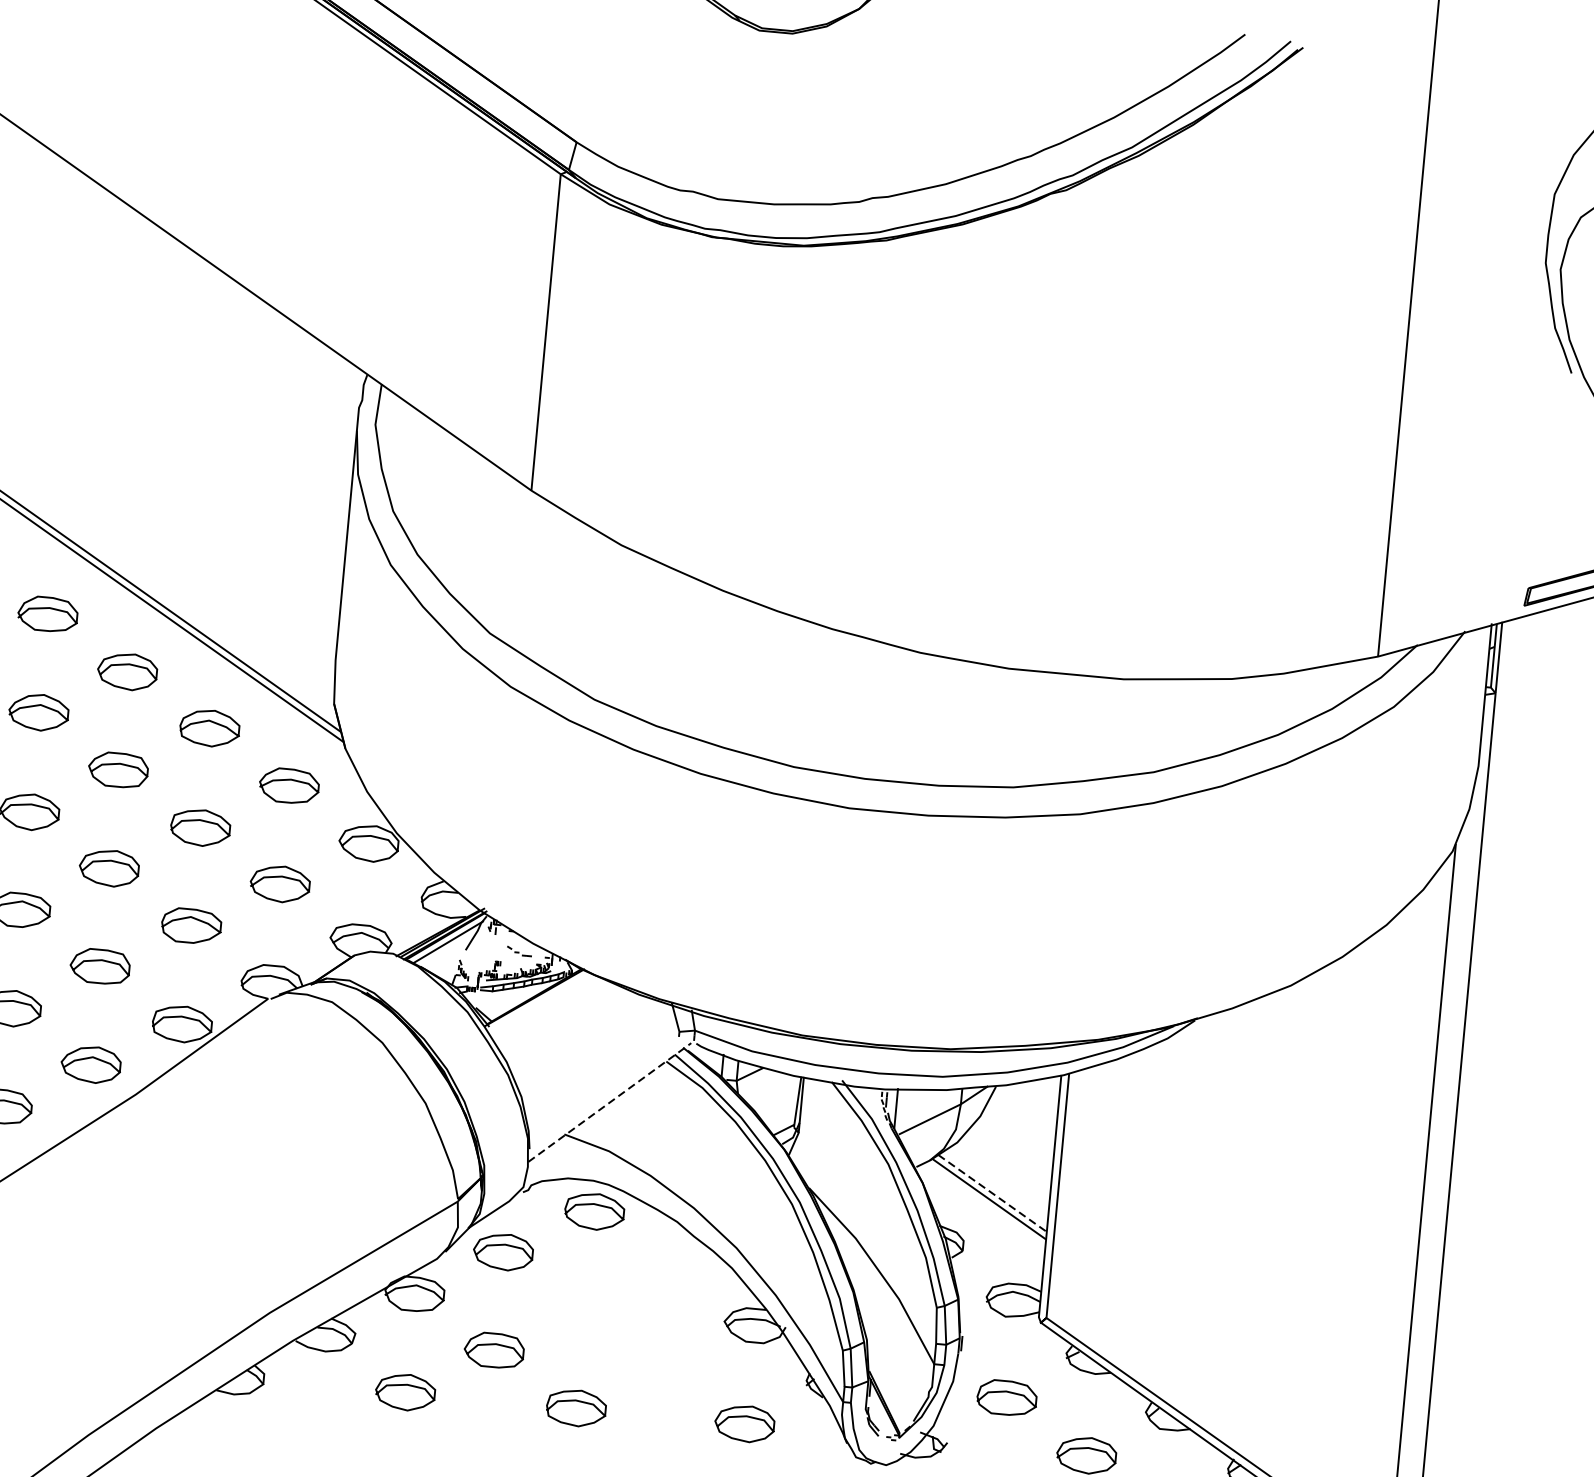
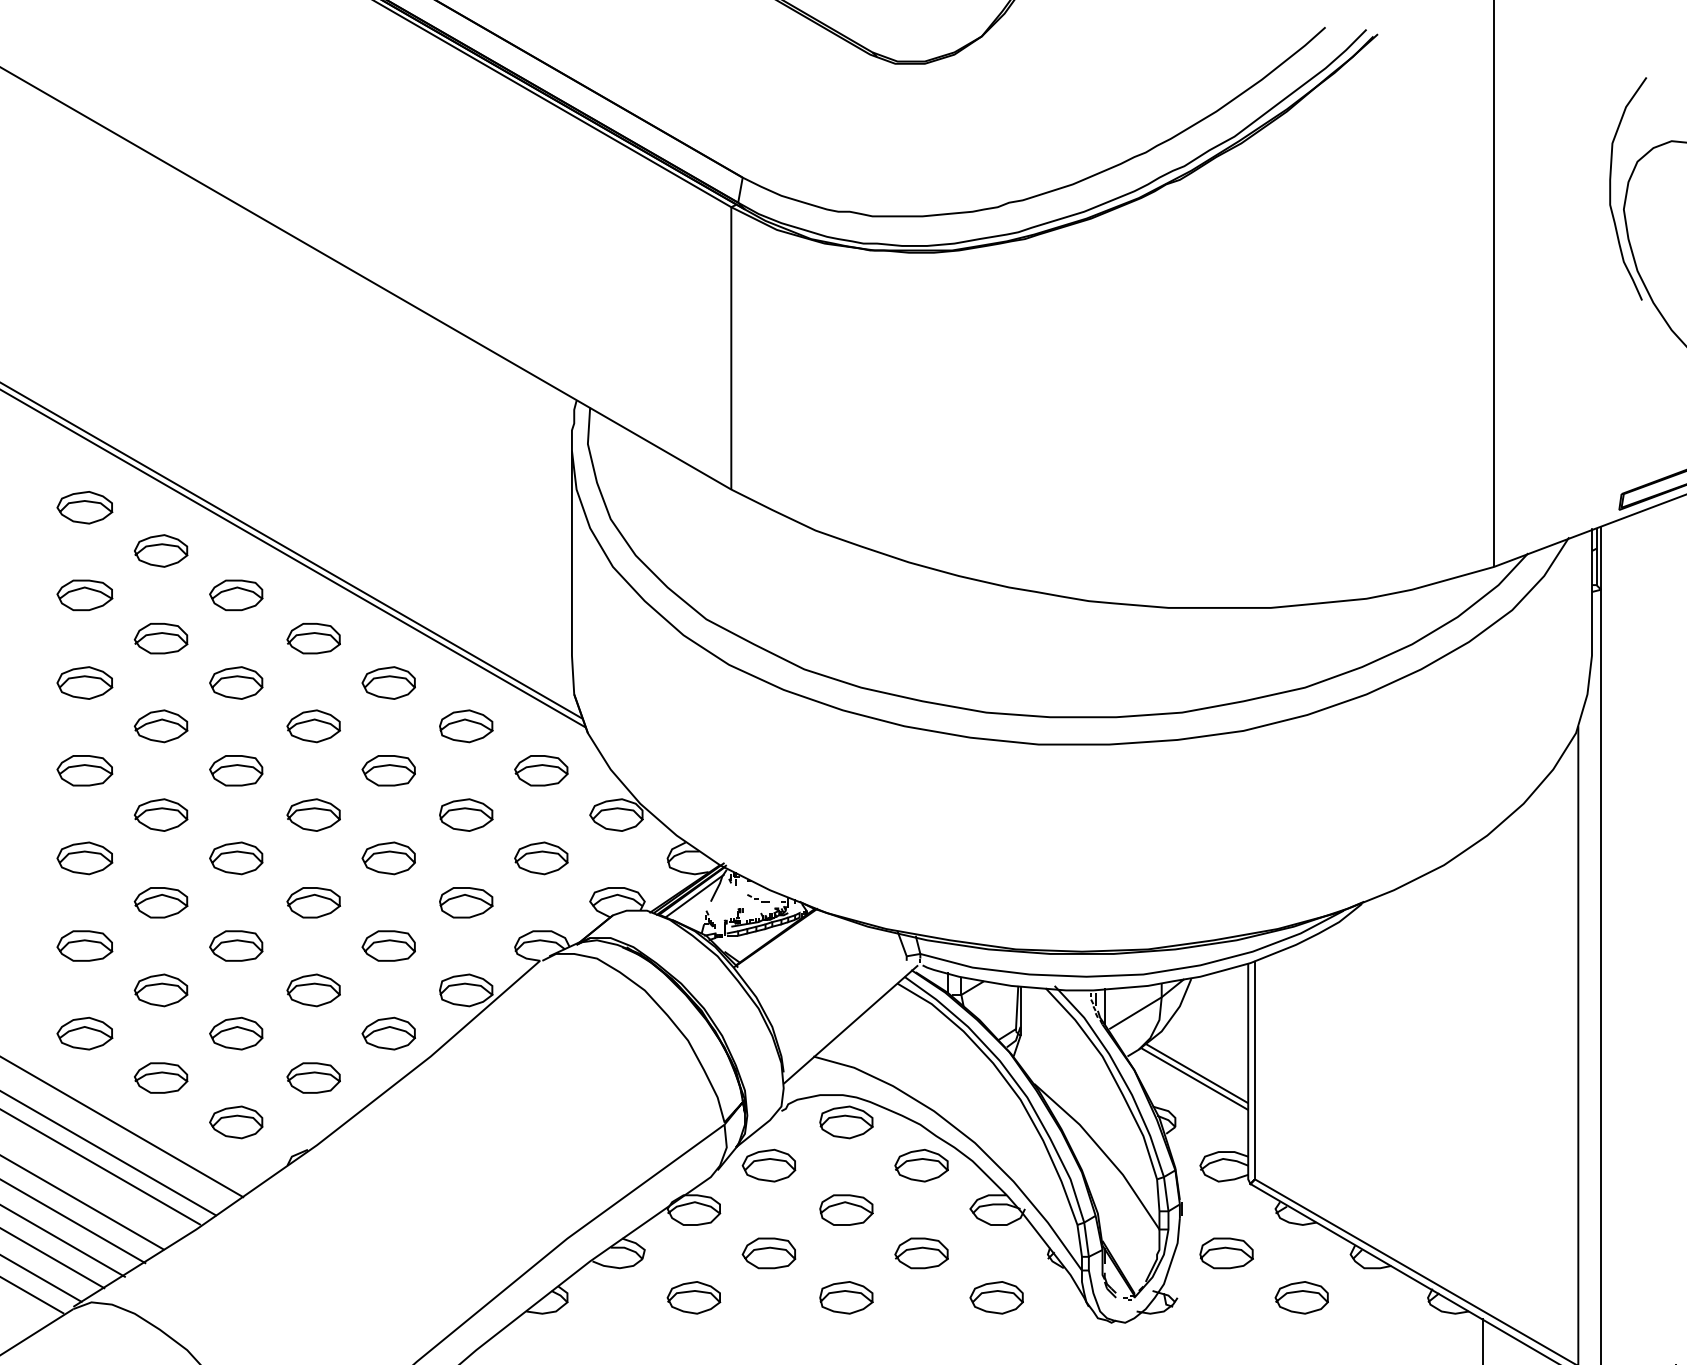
line: (609, 1102) -> (850, 1024), dashed -> solid
line: (993, 1193) -> (1197, 1073), dashed -> solid
curve: (673, 1262) -> (920, 1160), added
curve: (588, 1303) -> (848, 1204), added
curve: (665, 1360) -> (921, 1248), added

